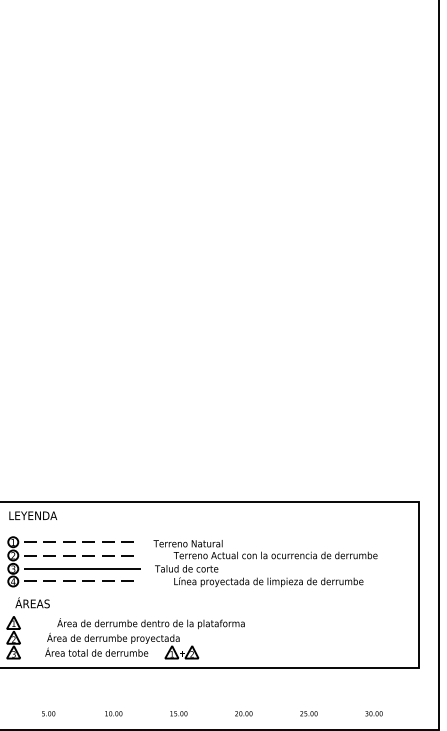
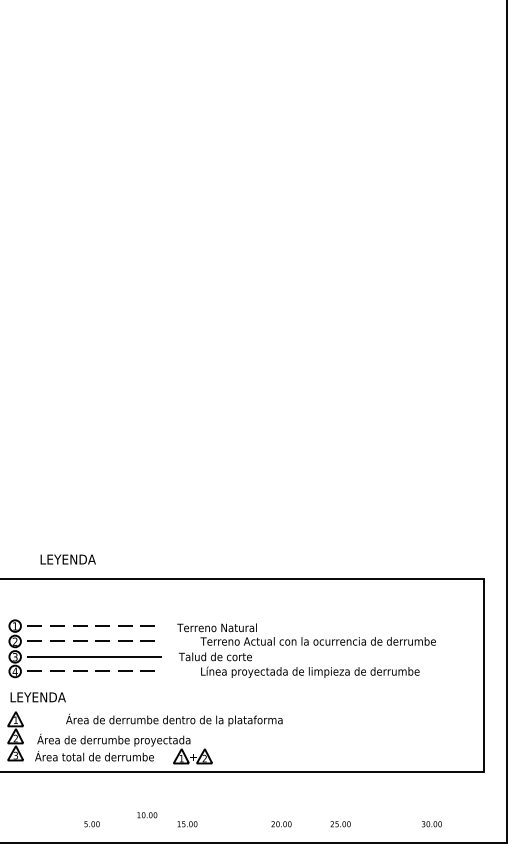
text: (32, 515) -> (67, 559), moved
text: (32, 602) -> (37, 695), ÁREAS -> LEYENDA
part: (121, 645) -> (123, 748), moved
text: (48, 713) -> (91, 824), moved
text: (113, 713) -> (147, 815), moved
text: (178, 713) -> (187, 824), moved
text: (308, 713) -> (340, 824), moved

